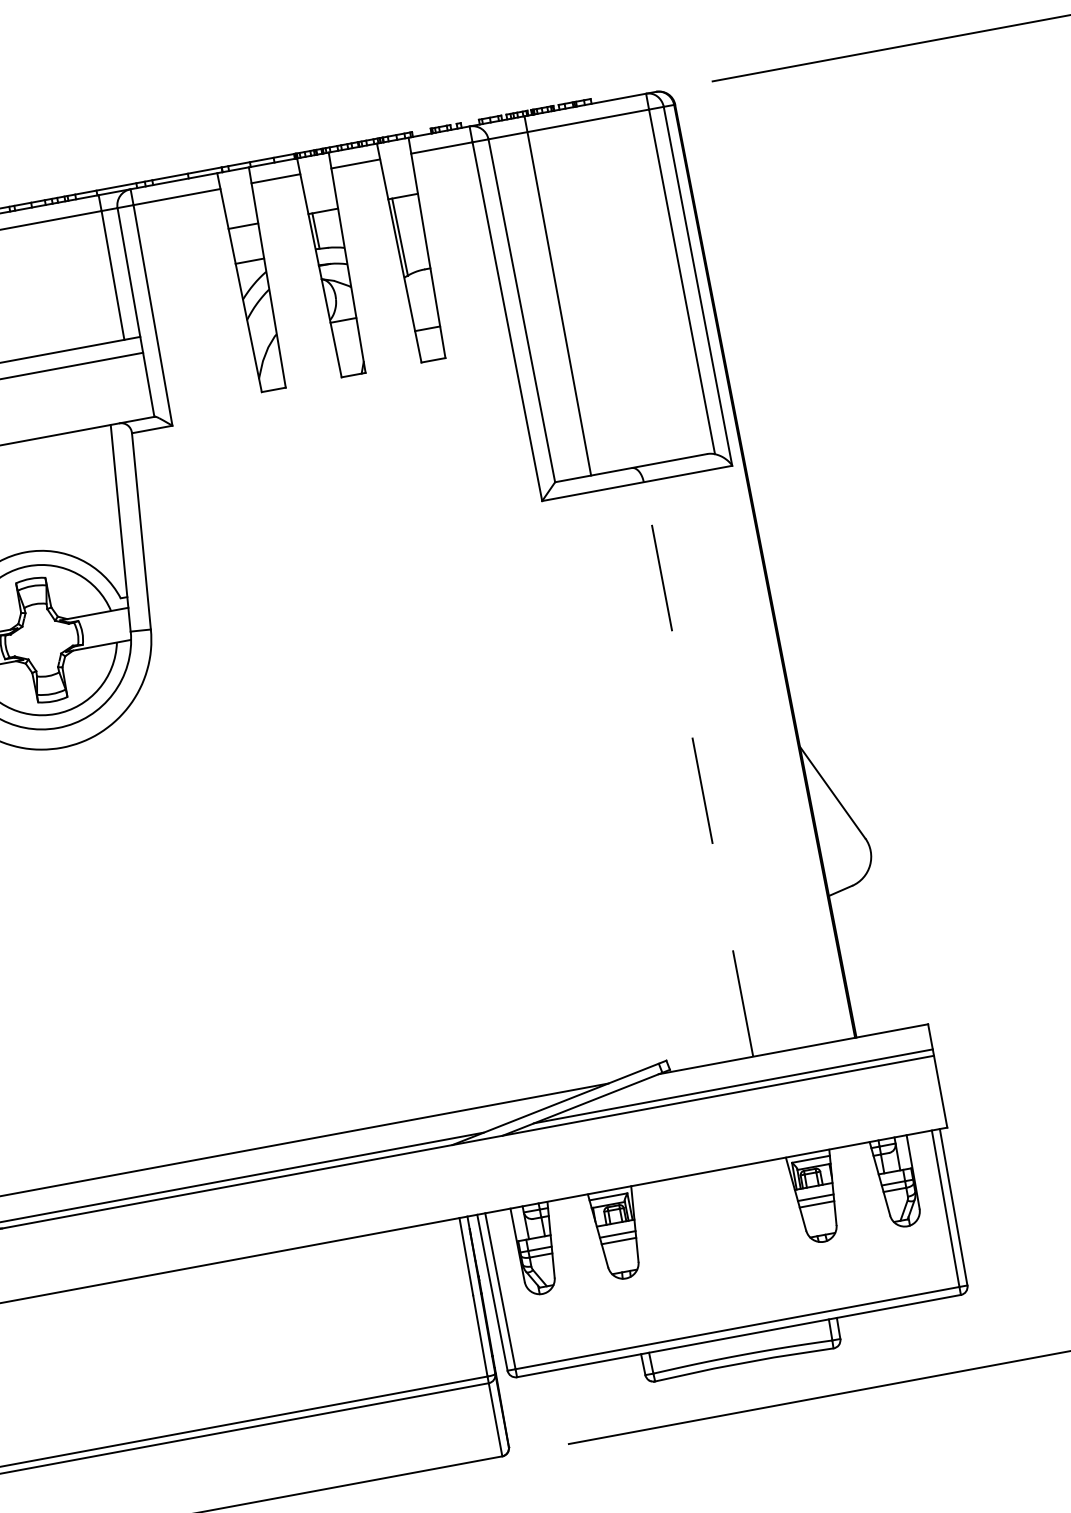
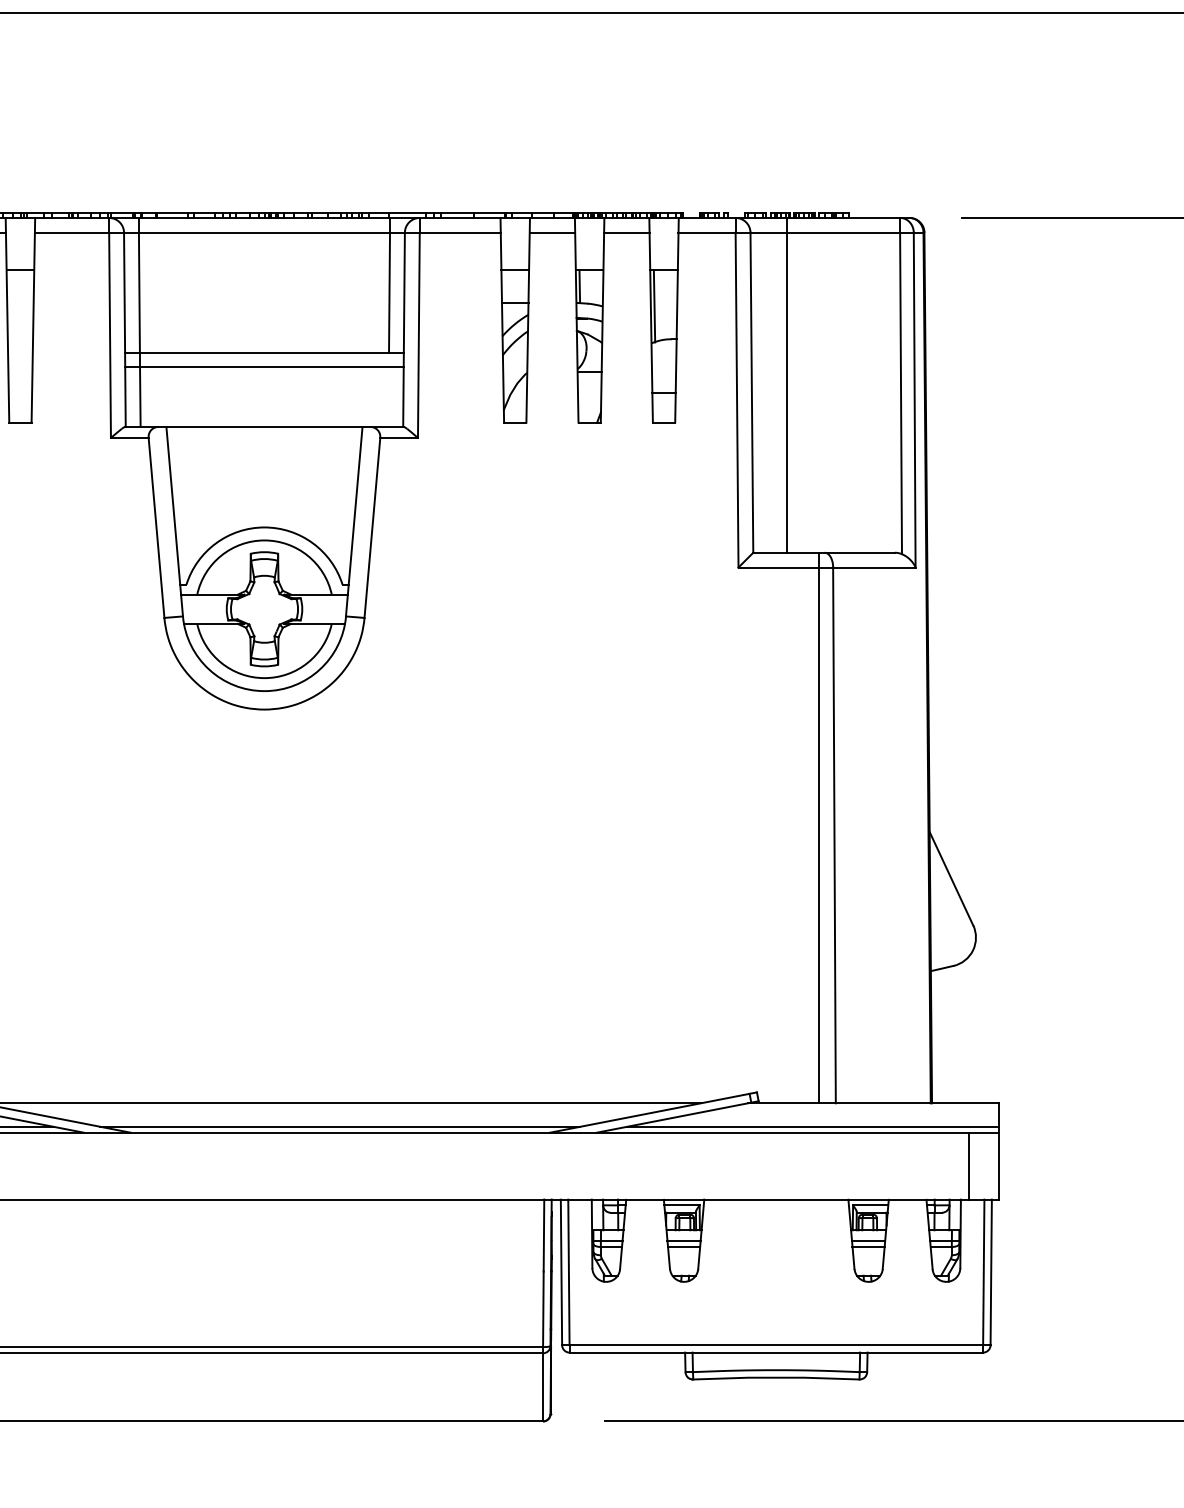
line: (679, 764) -> (818, 827), added
line: (698, 769) -> (834, 835), dashed -> solid
line: (909, 1096) -> (969, 1165), added

